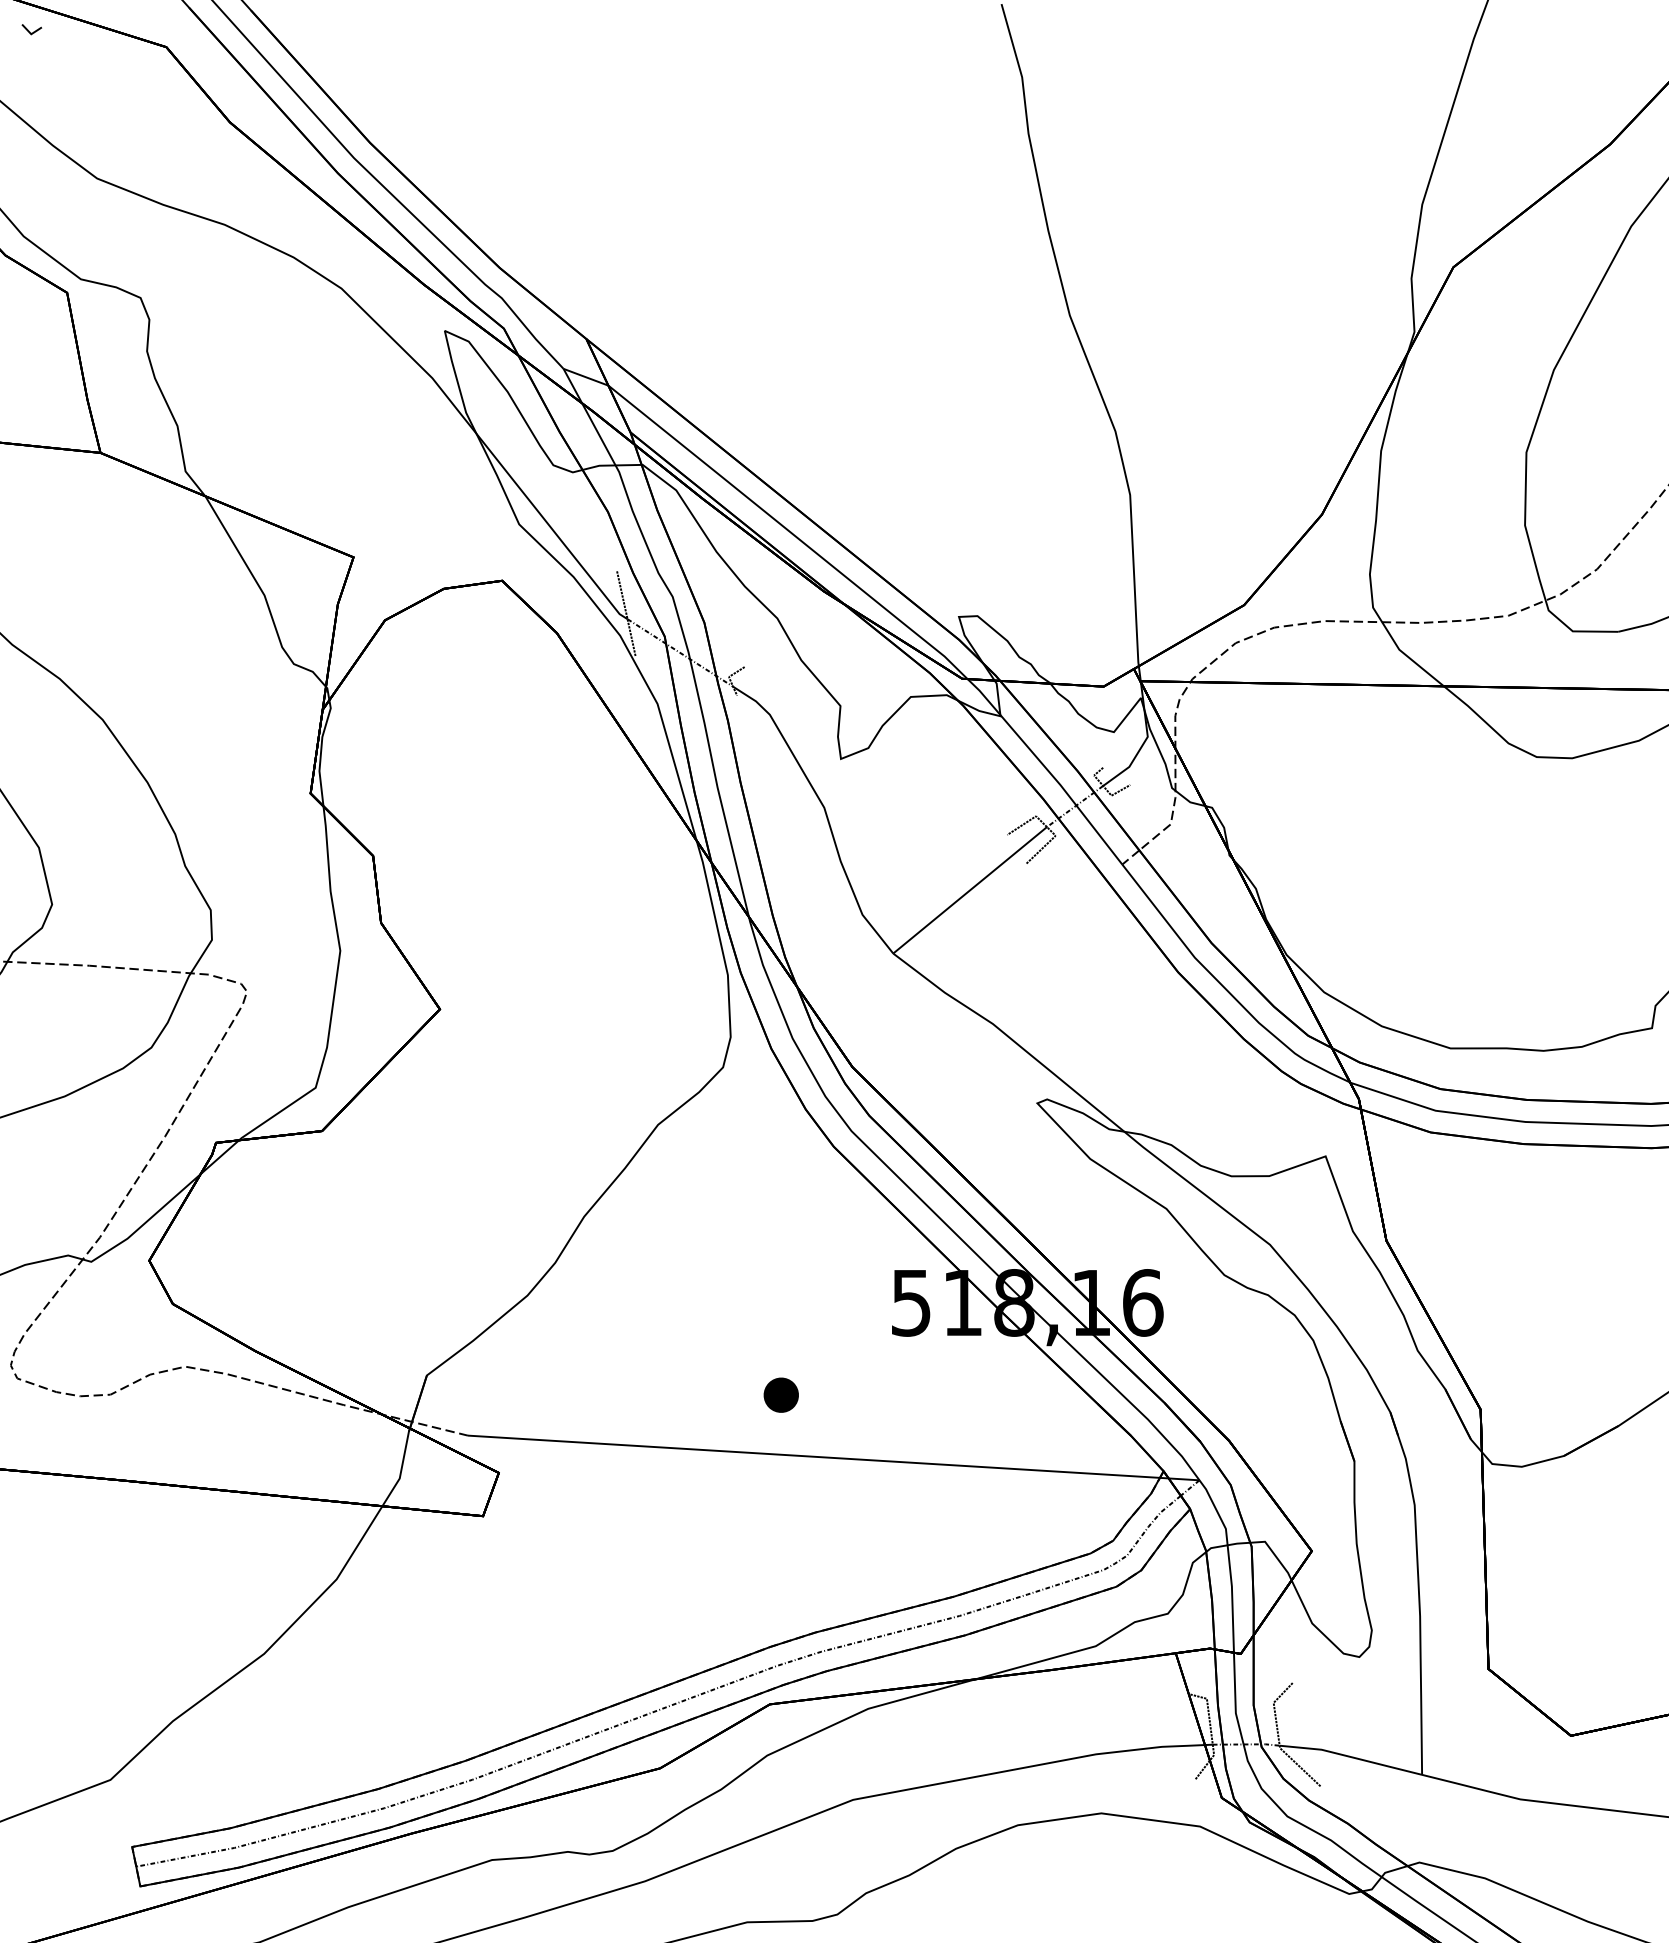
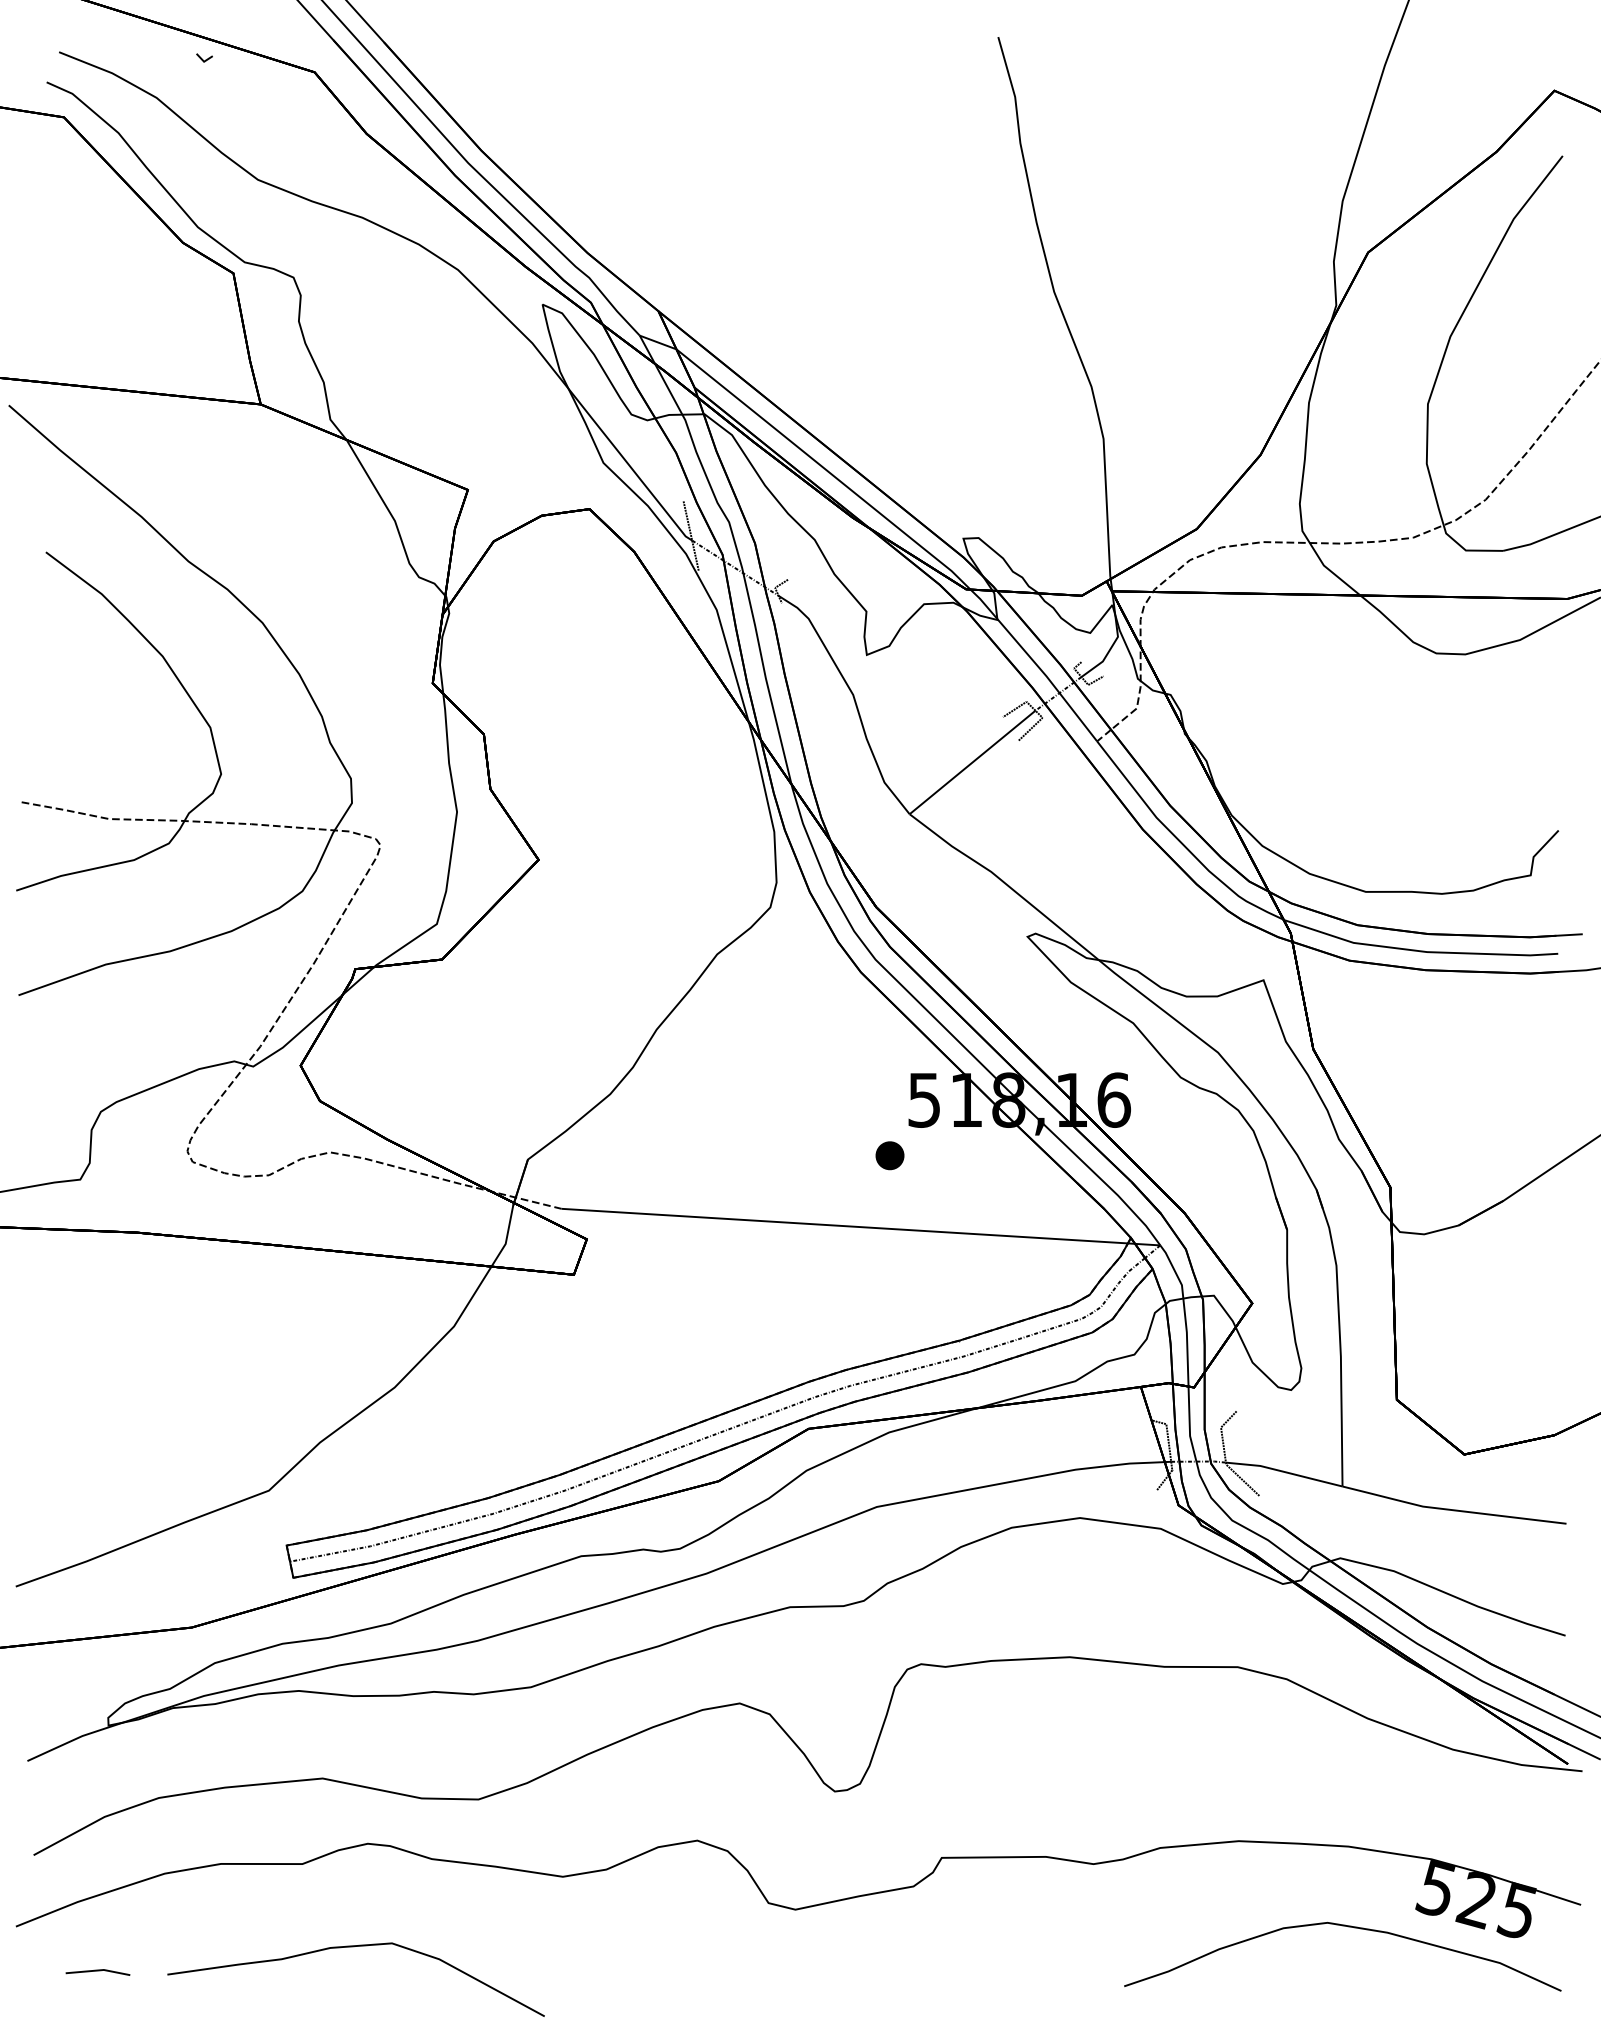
part: (780, 1394) -> (889, 1155), moved

